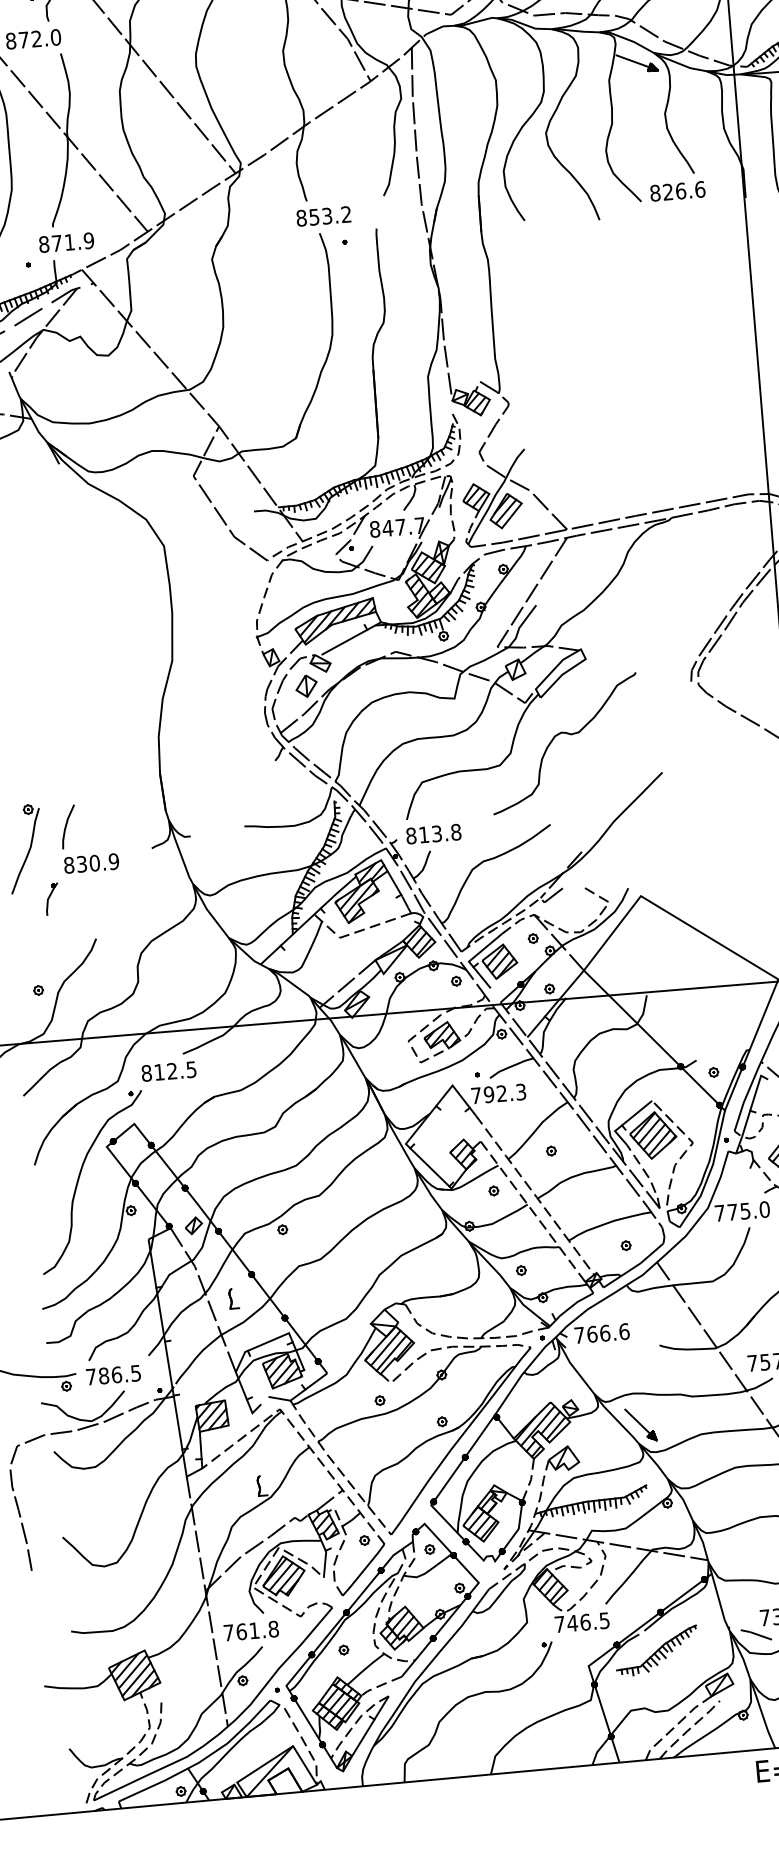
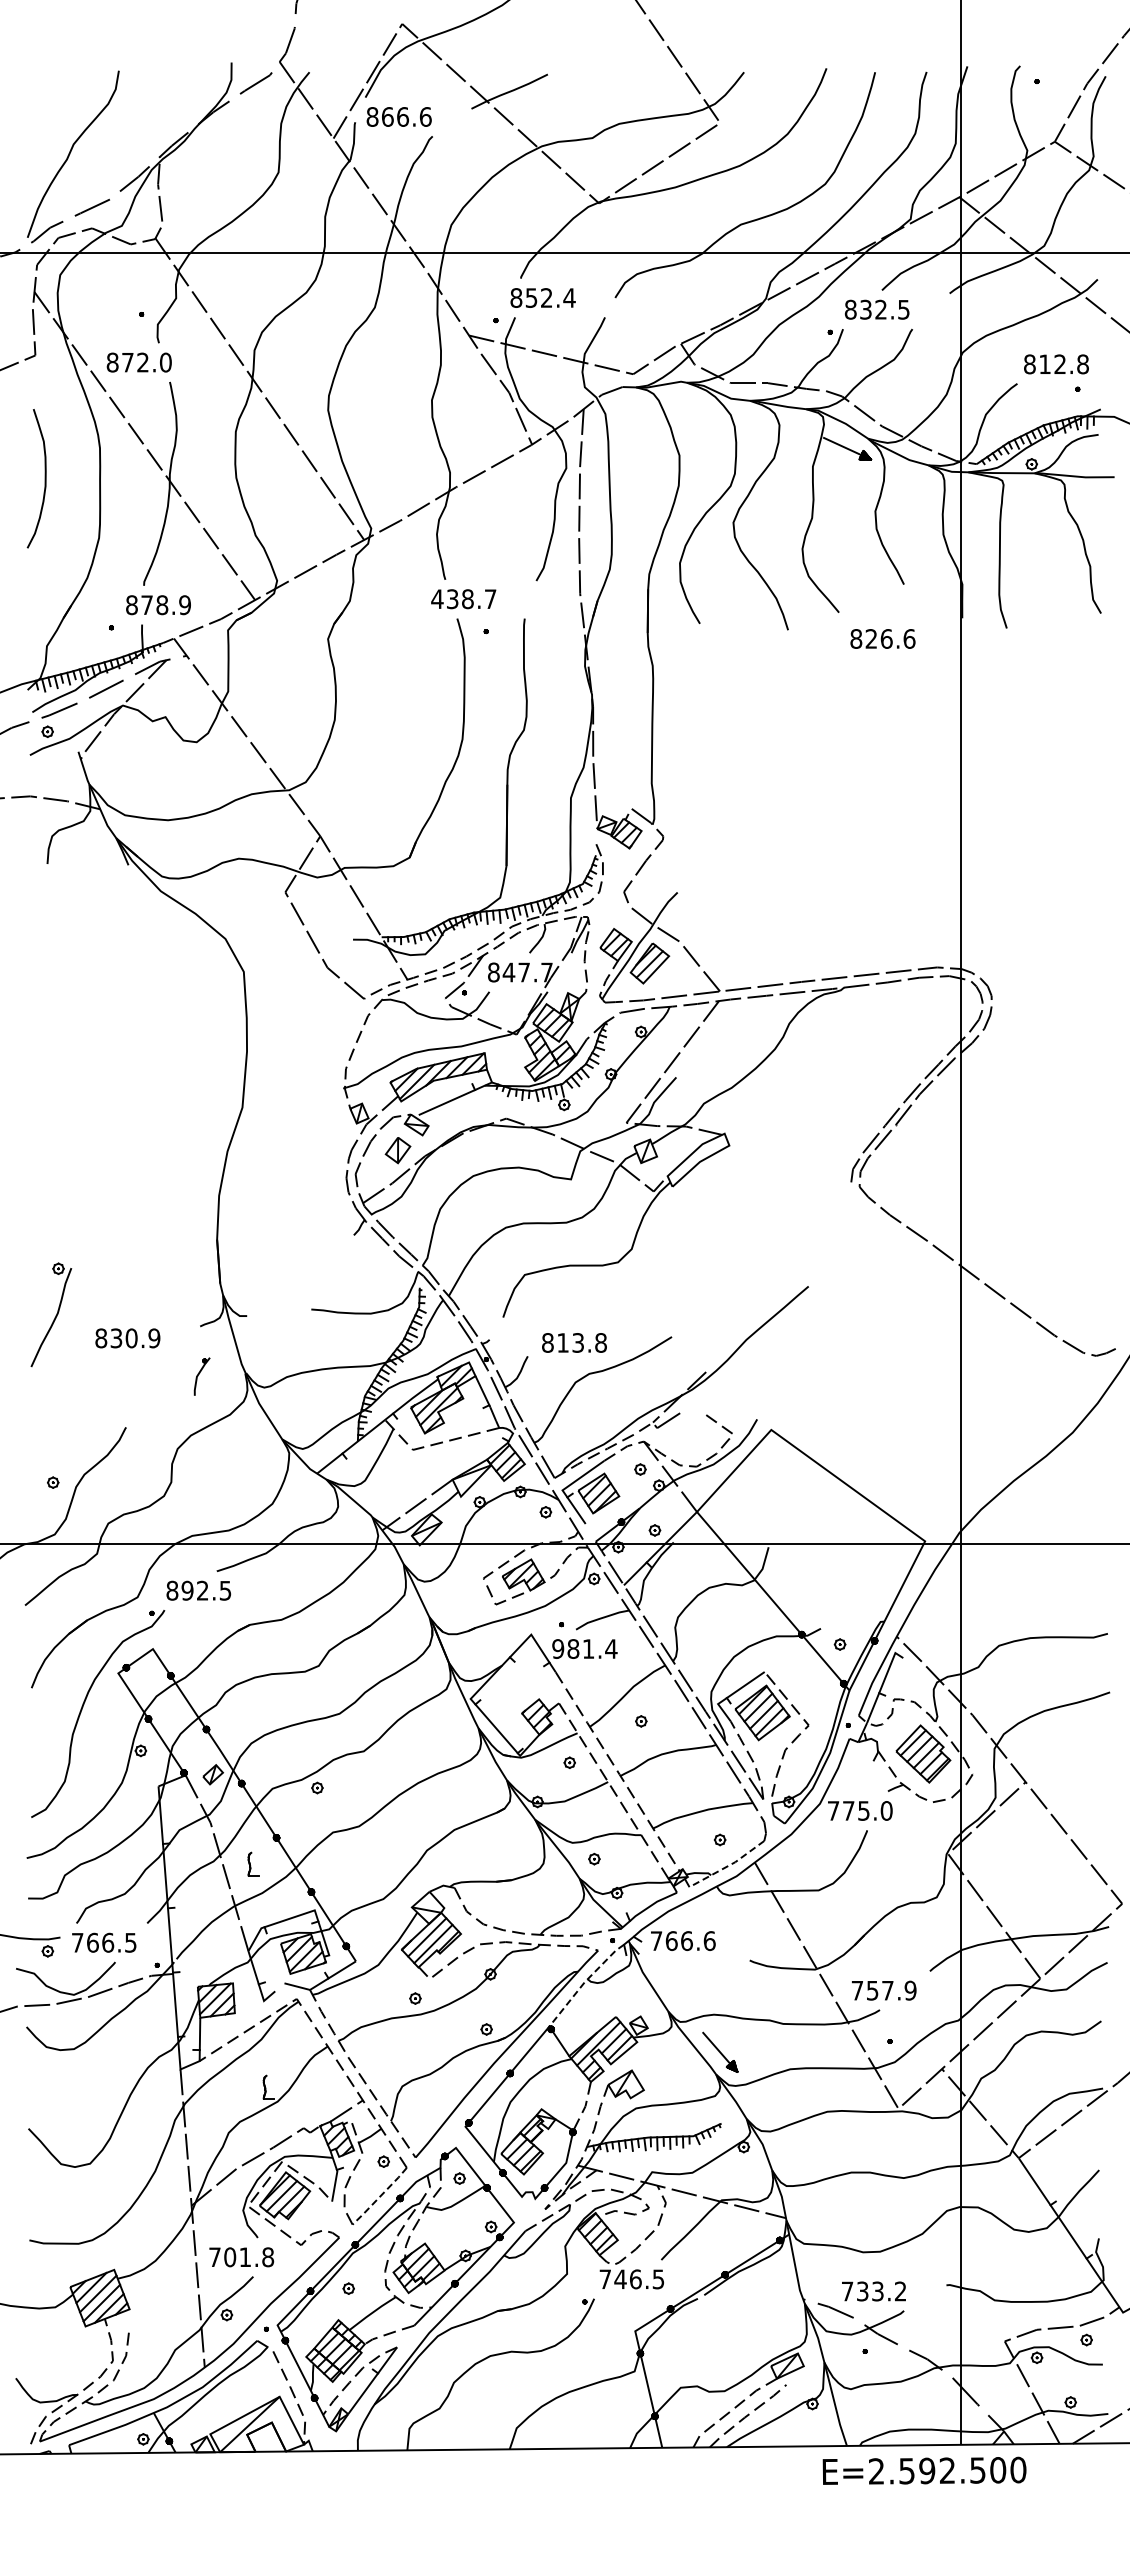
text: (677, 191) -> (882, 638), moved
text: (323, 216) -> (463, 599), 853.2 -> 438.7
text: (69, 242) -> (162, 605), 871.9 -> 878.9
curve: (567, 734) -> (700, 1232), removed
line: (66, 825) -> (102, 1291), removed
text: (433, 833) -> (574, 1342), moved
part: (51, 899) -> (201, 1376), moved
text: (159, 1072) -> (187, 1590), 812.5 -> 892.5
text: (498, 1093) -> (584, 1648), 792.3 -> 981.4
line: (635, 1266) -> (728, 1865), solid -> dashed
text: (103, 1375) -> (92, 1942), 786.5 -> 766.5
line: (521, 1375) -> (584, 1982), solid -> dashed
line: (364, 1570) -> (380, 2196), solid -> dashed
text: (241, 1631) -> (230, 2256), 761.8 -> 701.8
part: (656, 1650) -> (716, 2319), removed

